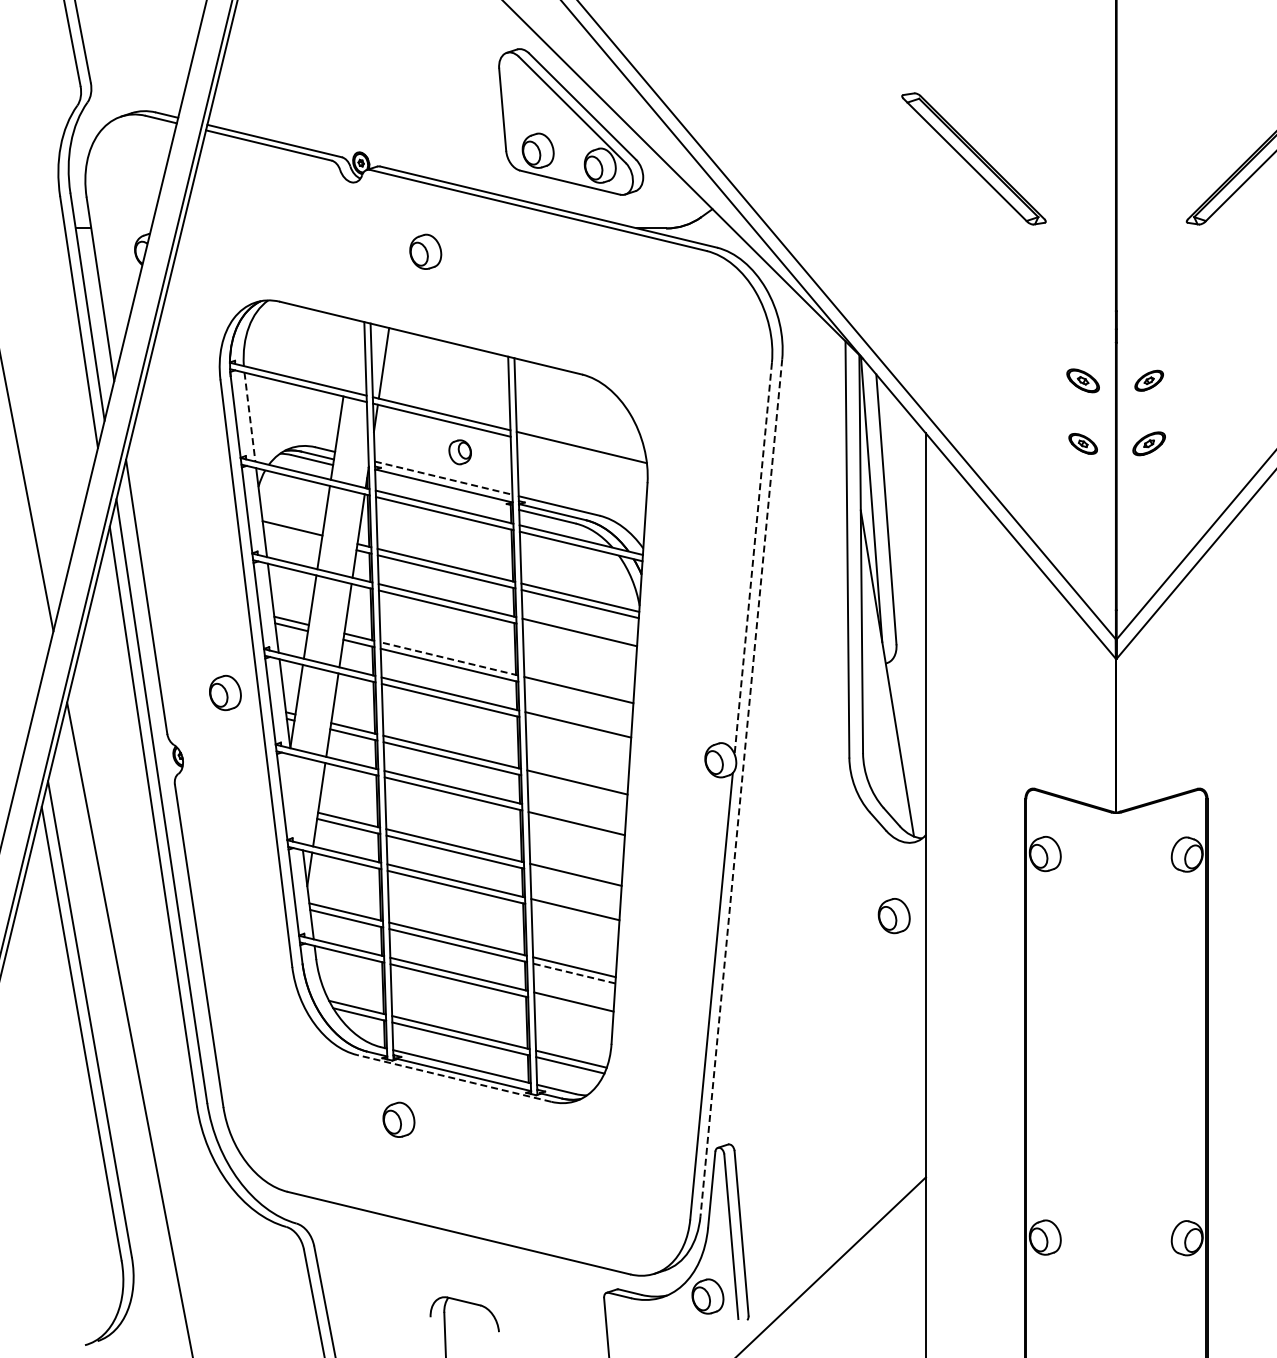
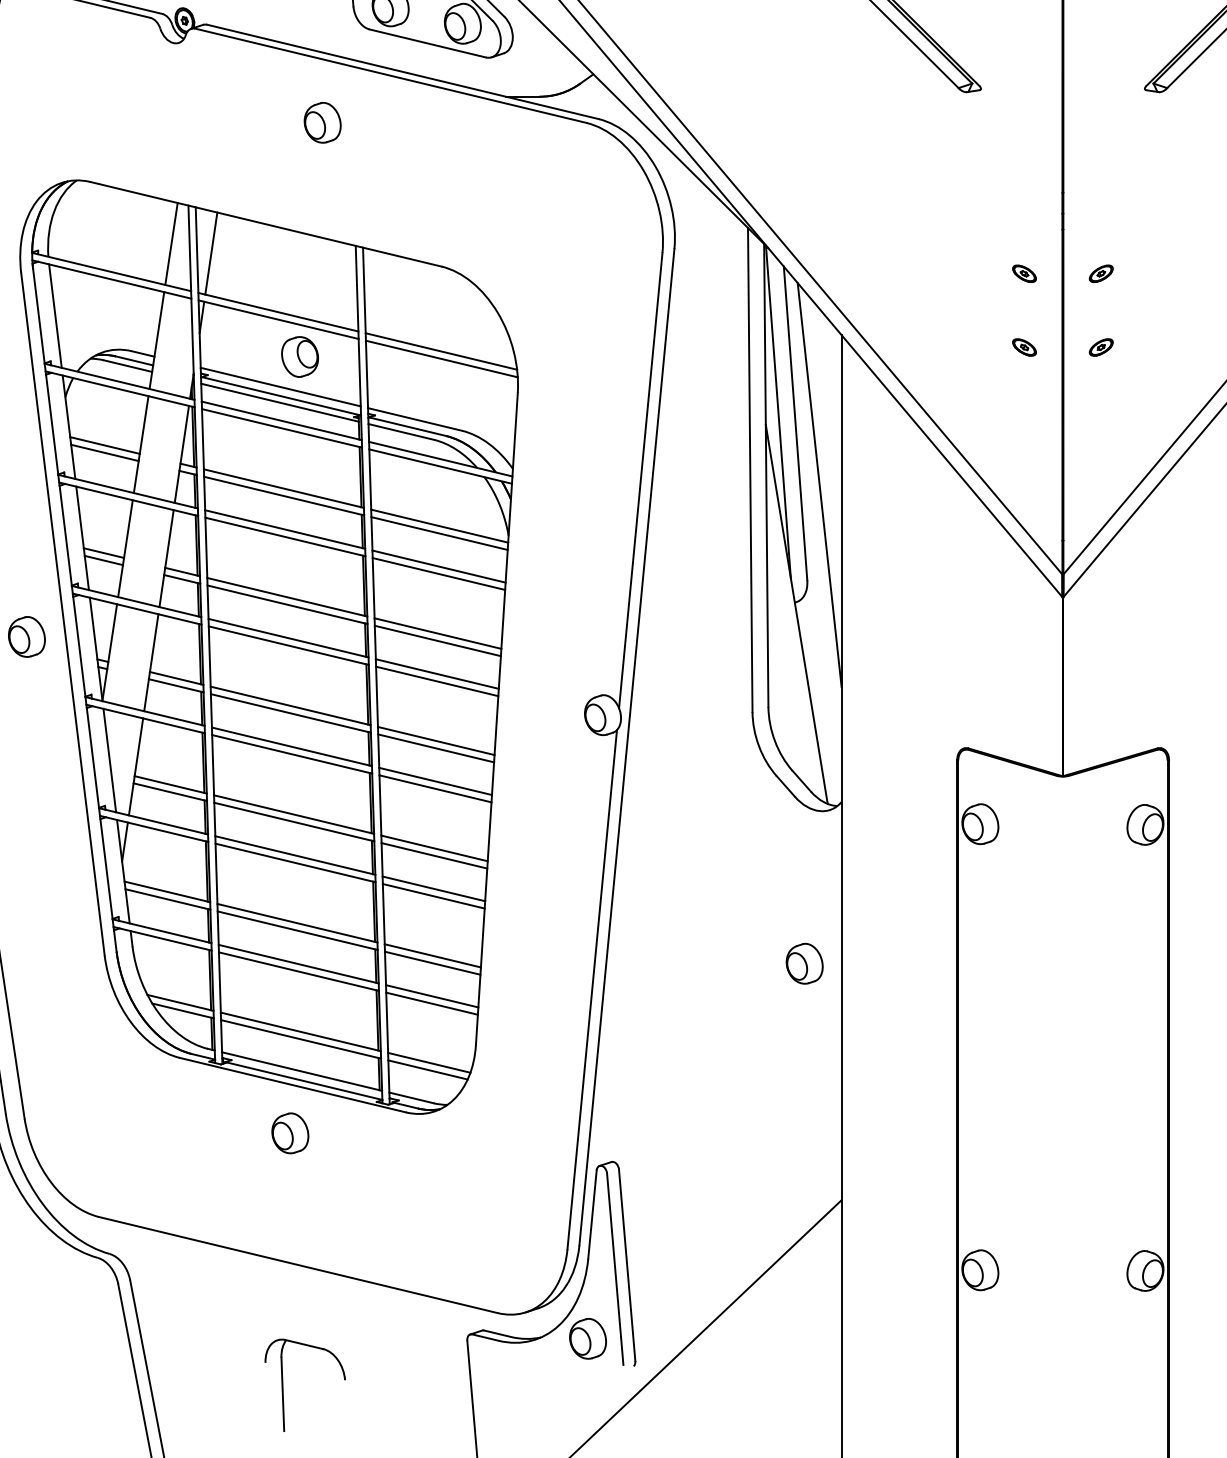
part: (425, 251) -> (322, 122), moved
line: (349, 354) -> (171, 243), added
part: (1083, 380) -> (1024, 273), size x0.62
part: (1149, 380) -> (1101, 273), size x0.71
line: (249, 417) -> (54, 316), dashed -> solid
part: (1083, 444) -> (1024, 347), size x0.71
part: (1149, 444) -> (1101, 347), size x0.62
part: (459, 452) -> (299, 357), size x1.43
line: (581, 453) -> (441, 358), added
line: (443, 478) -> (280, 387), dashed -> solid
line: (442, 491) -> (279, 402), added
line: (292, 534) -> (104, 452), added
line: (753, 558) -> (641, 480), dashed -> solid
line: (906, 562) -> (818, 485), added
line: (579, 638) -> (438, 573), added
line: (449, 658) -> (287, 596), dashed -> solid
line: (578, 696) -> (437, 641), added
line: (577, 730) -> (436, 680), added
line: (577, 788) -> (436, 748), added
line: (741, 788) -> (627, 748), dashed -> solid
line: (296, 798) -> (109, 759), added
line: (576, 816) -> (435, 780), added
line: (575, 881) -> (434, 856), added
line: (575, 915) -> (434, 895), added
part: (893, 916) -> (803, 964), moved
line: (573, 973) -> (431, 963), dashed -> solid
line: (573, 1007) -> (431, 1002), added
line: (454, 1078) -> (293, 1085), dashed -> solid
part: (398, 1119) -> (289, 1132), moved

